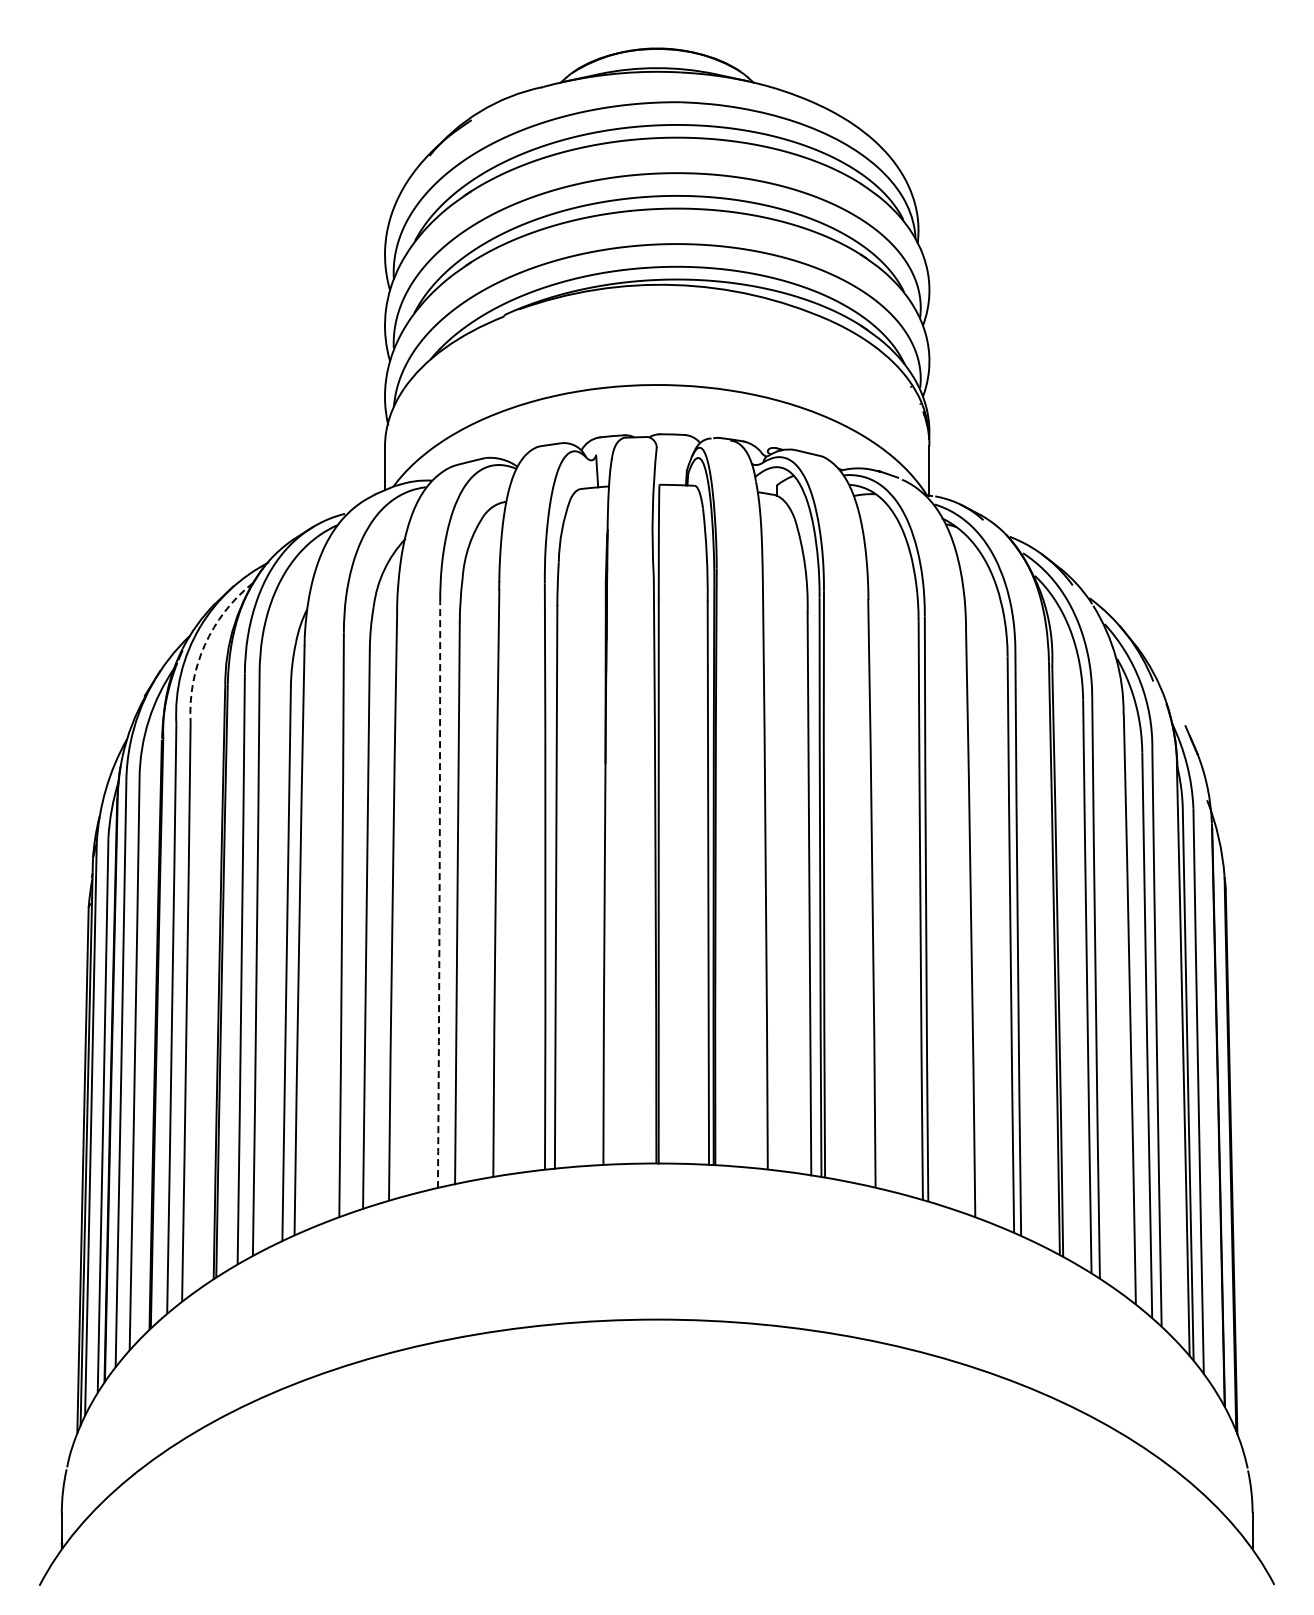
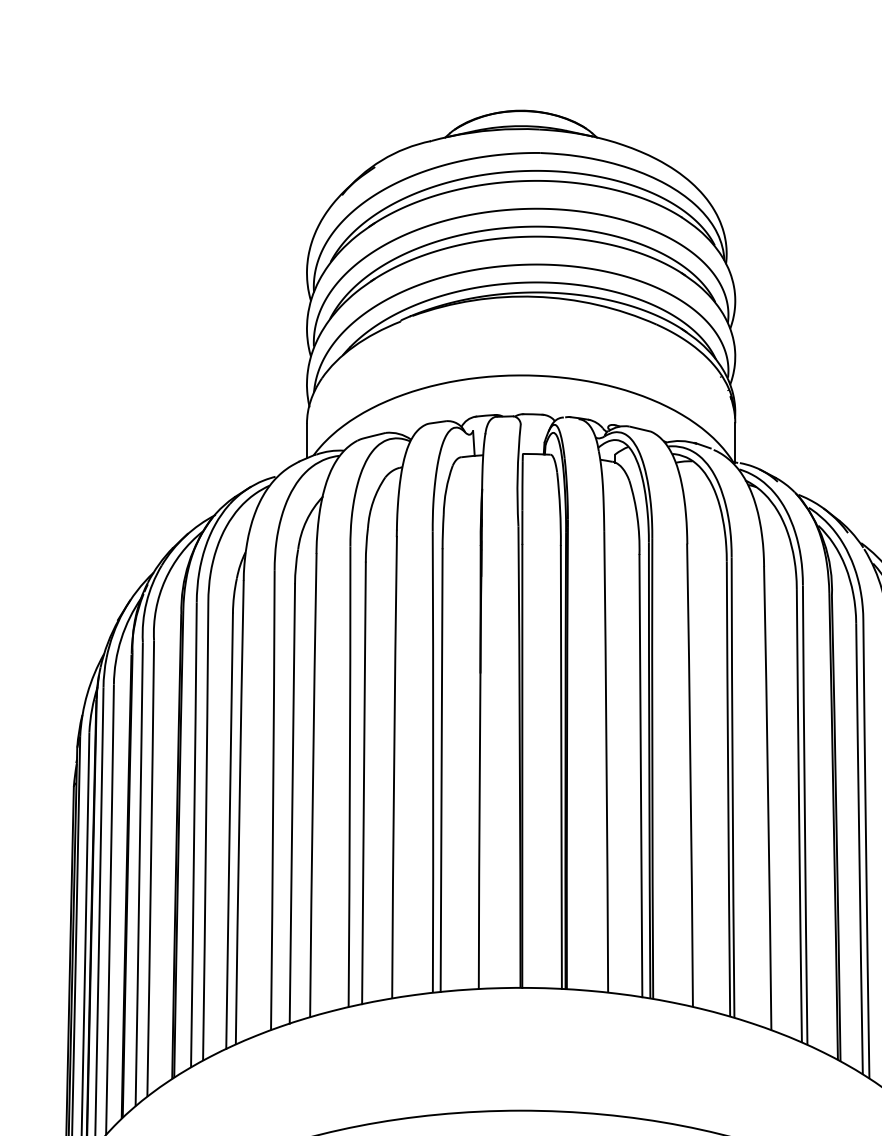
arc: (204, 645) -> (164, 580), dashed -> solid
arc: (439, 895) -> (349, 777), dashed -> solid

